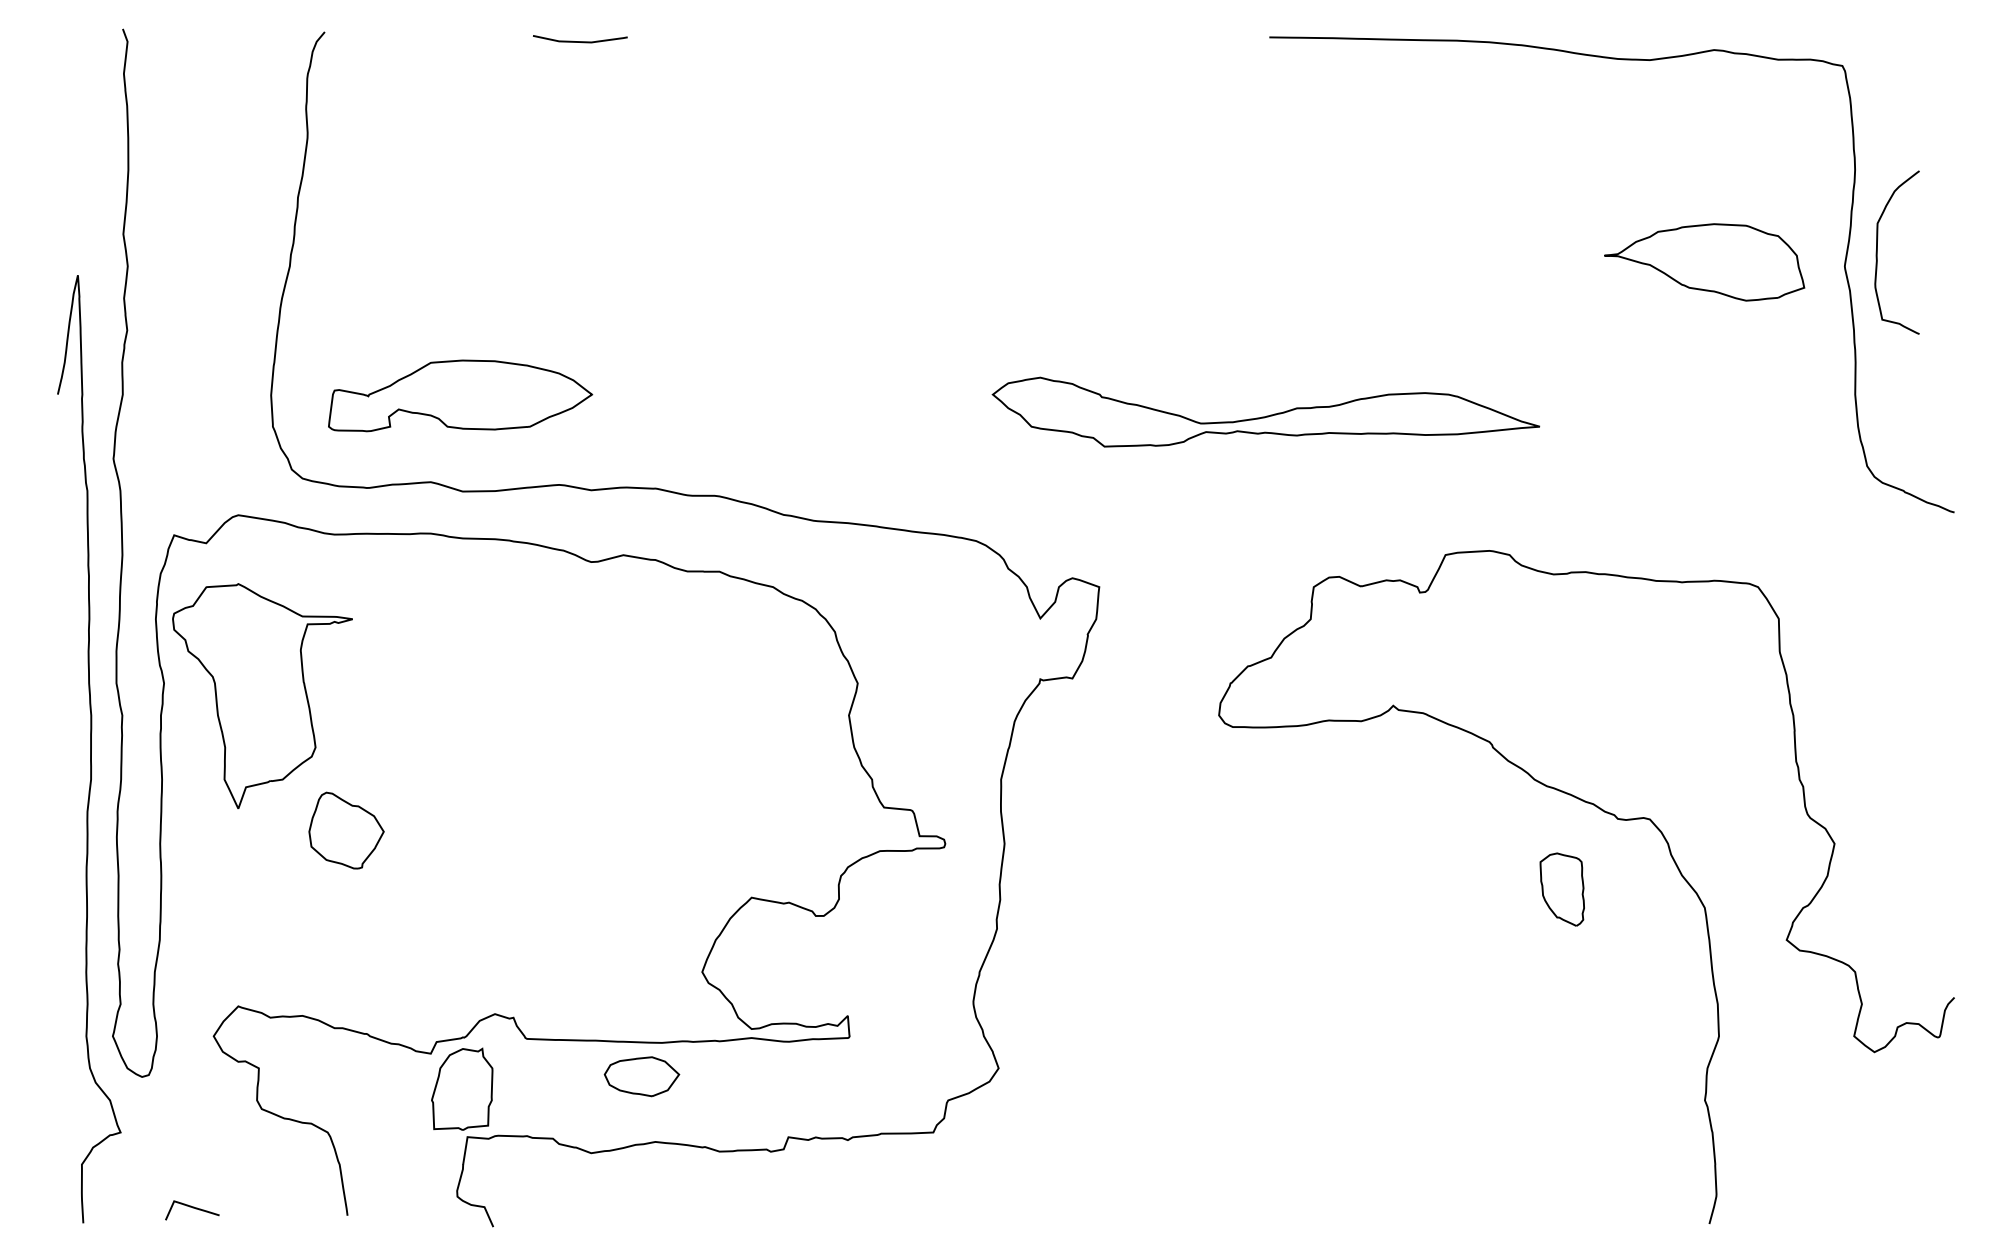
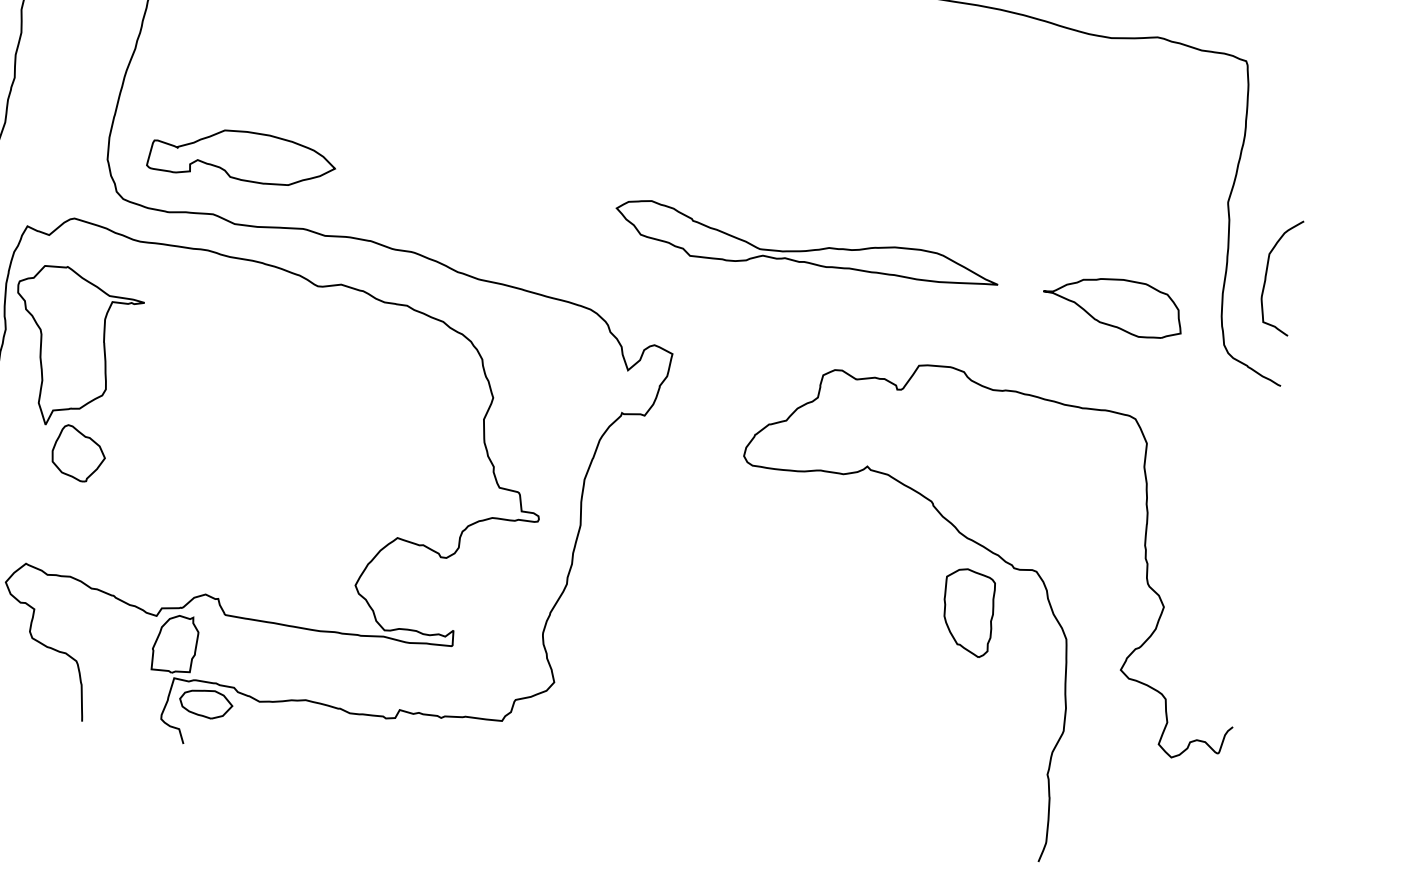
curve: (1877, 252) -> (1266, 274), moved
part: (1704, 262) -> (1113, 305), moved
part: (346, 830) -> (78, 453), moved
part: (1562, 889) -> (968, 612), size x1.67
part: (641, 1076) -> (205, 703), moved

